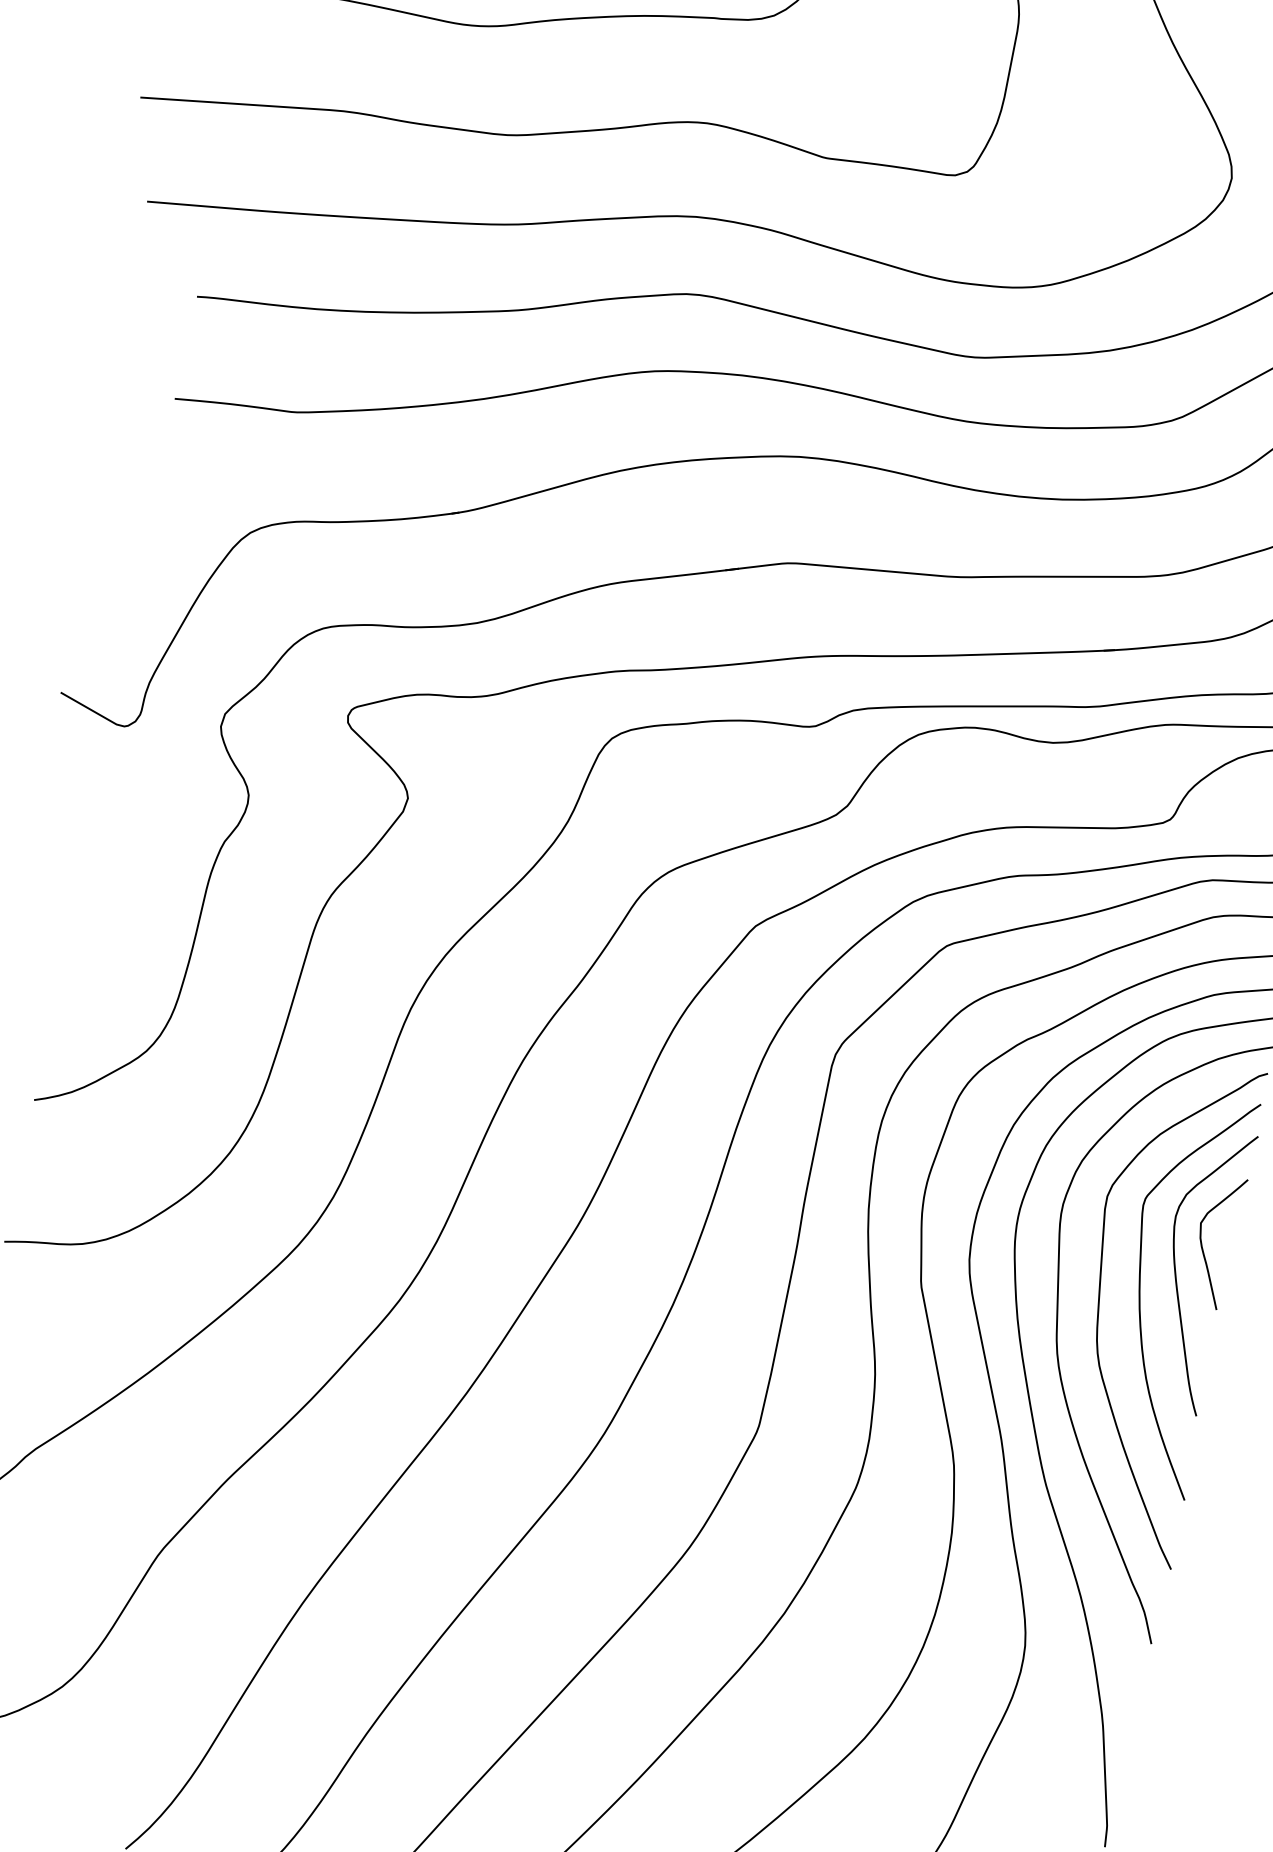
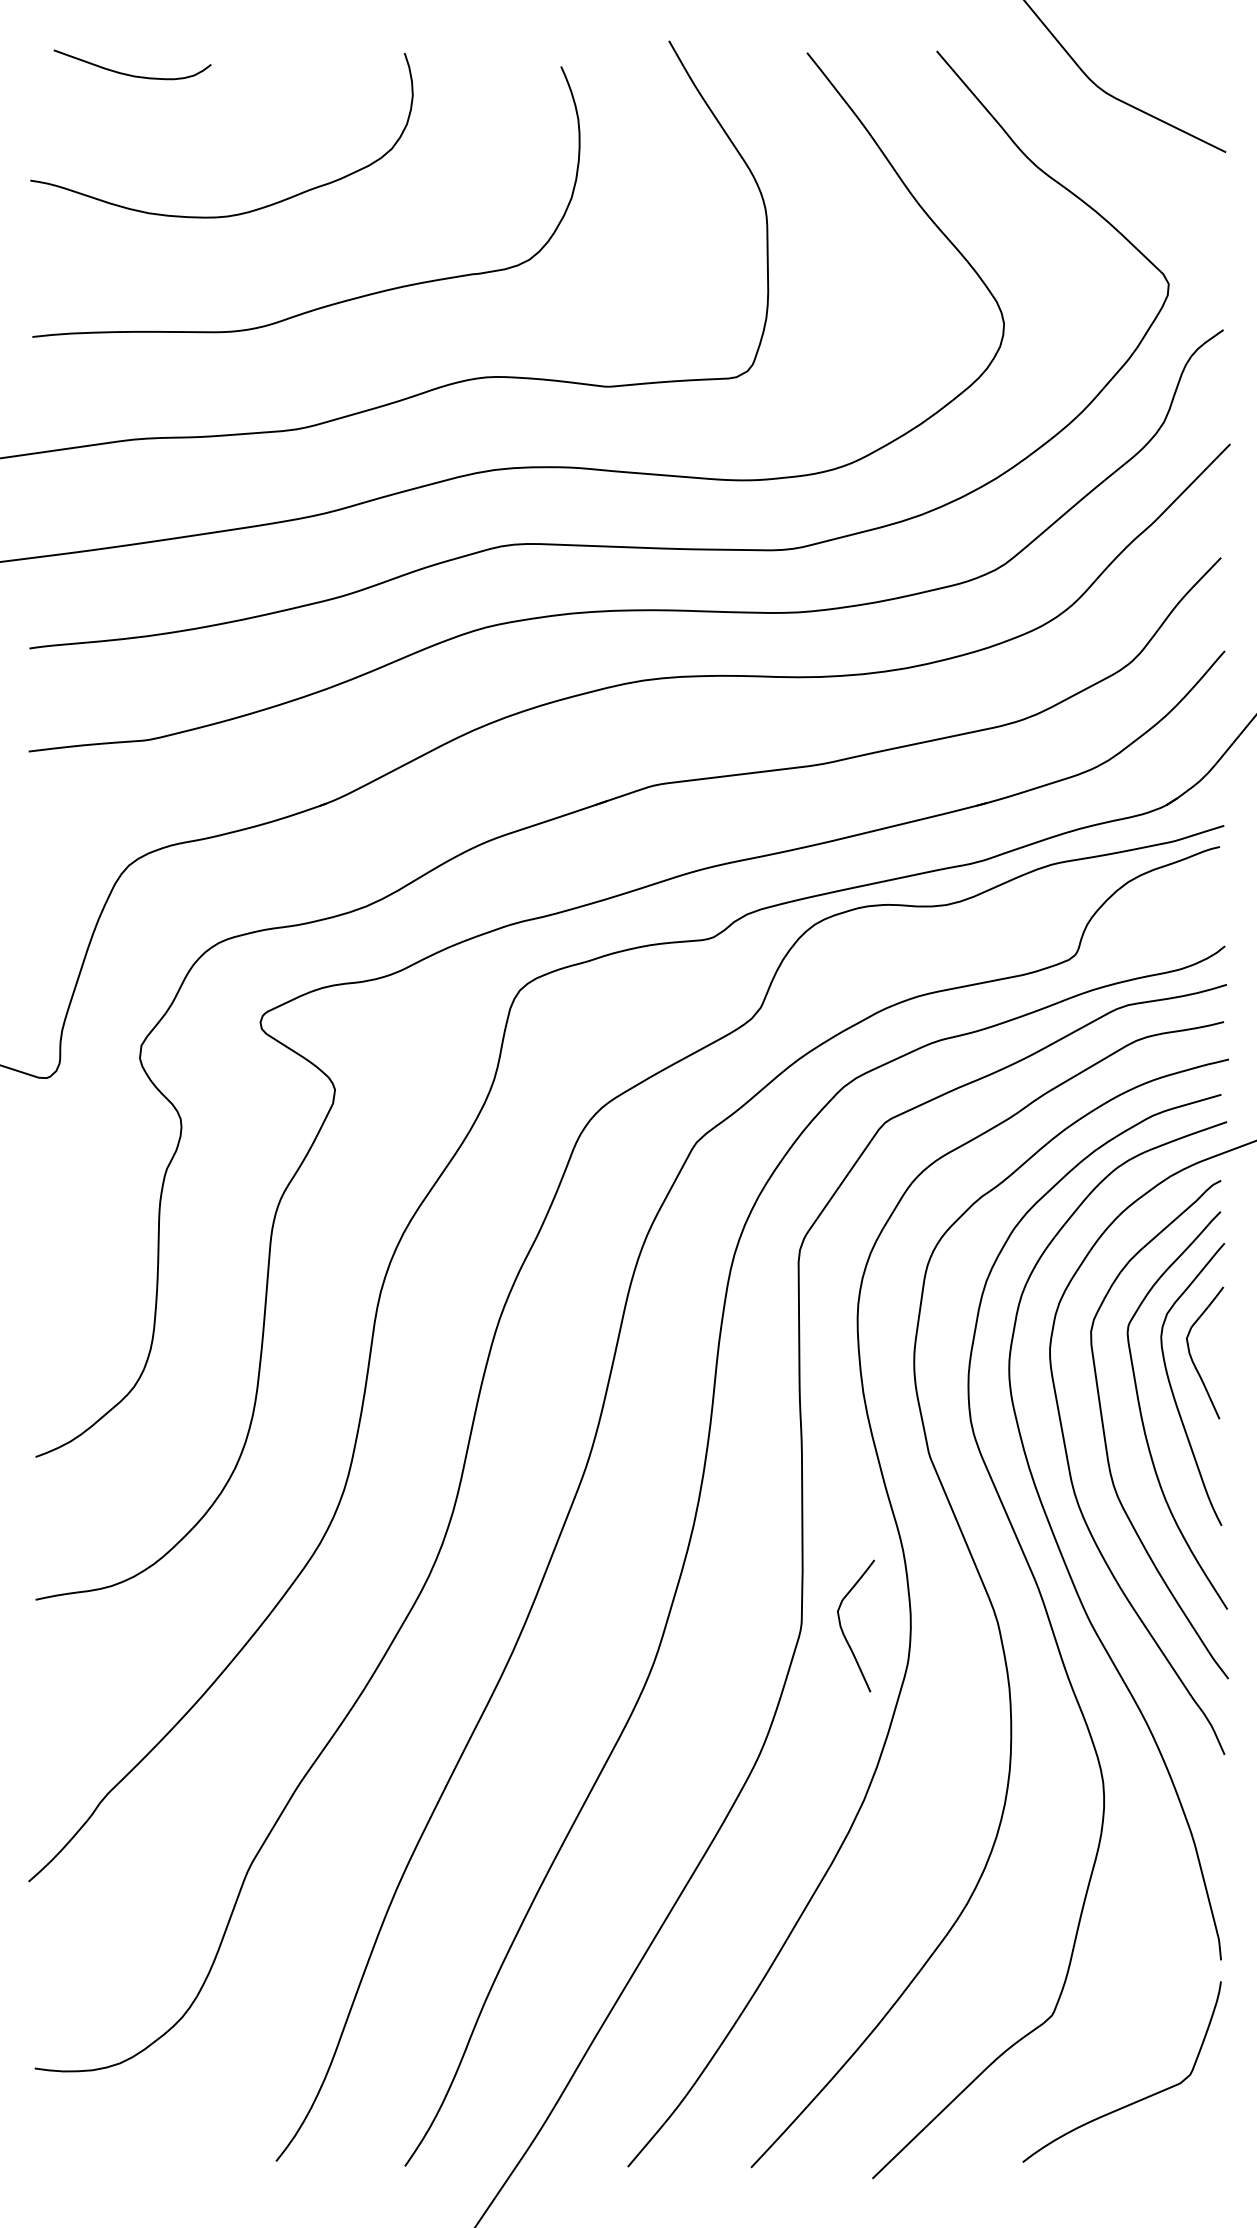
curve: (799, 1441) -> (843, 1630), added

